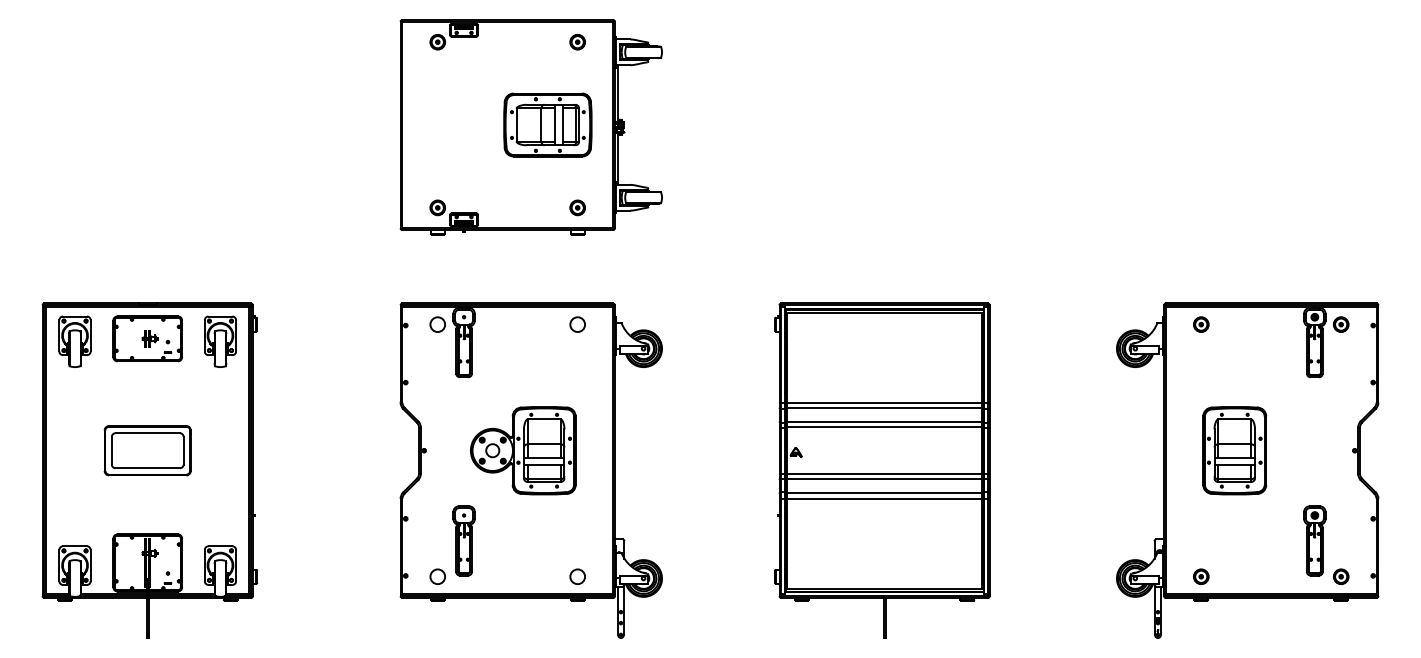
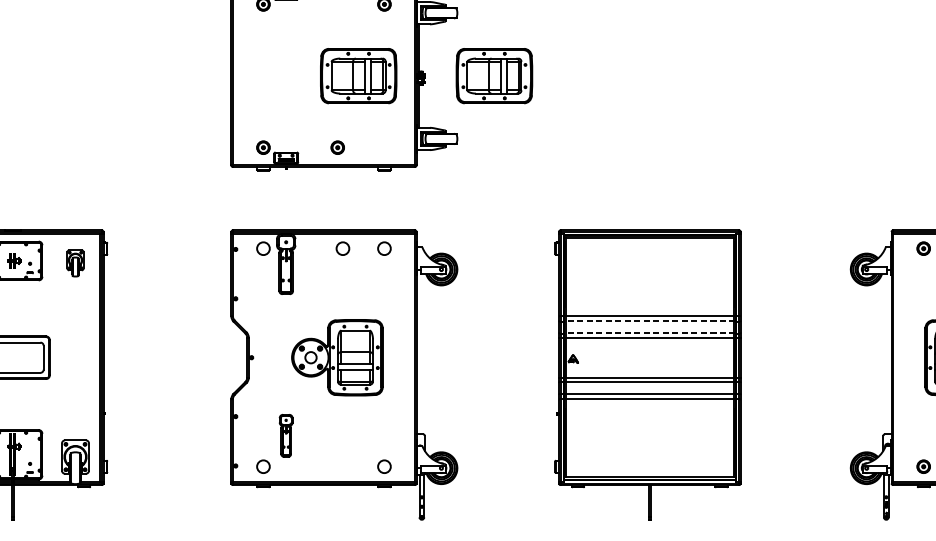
part: (704, 124) -> (494, 75), added
part: (577, 207) -> (337, 147), moved
circle: (529, 324) -> (342, 248), added
part: (220, 341) -> (75, 263), size x0.6
line: (884, 408) -> (649, 321), solid -> dashed
line: (884, 422) -> (649, 333), solid -> dashed
part: (463, 540) -> (285, 435), size x0.7

